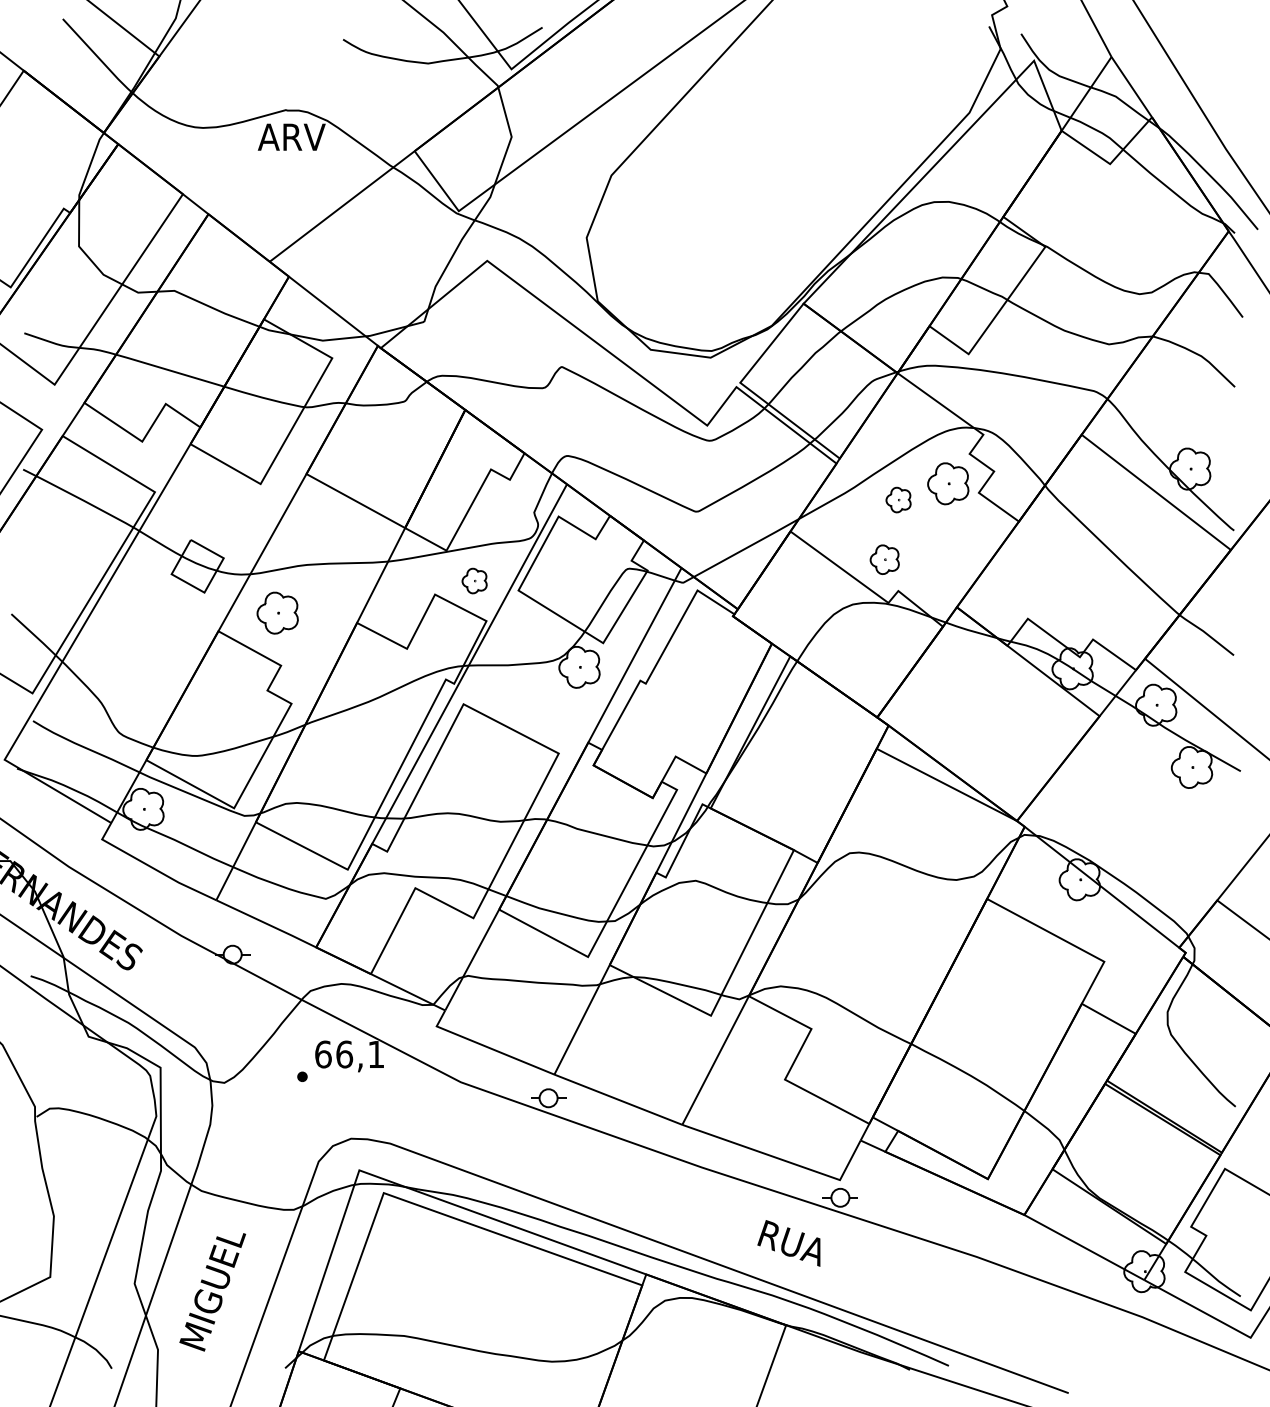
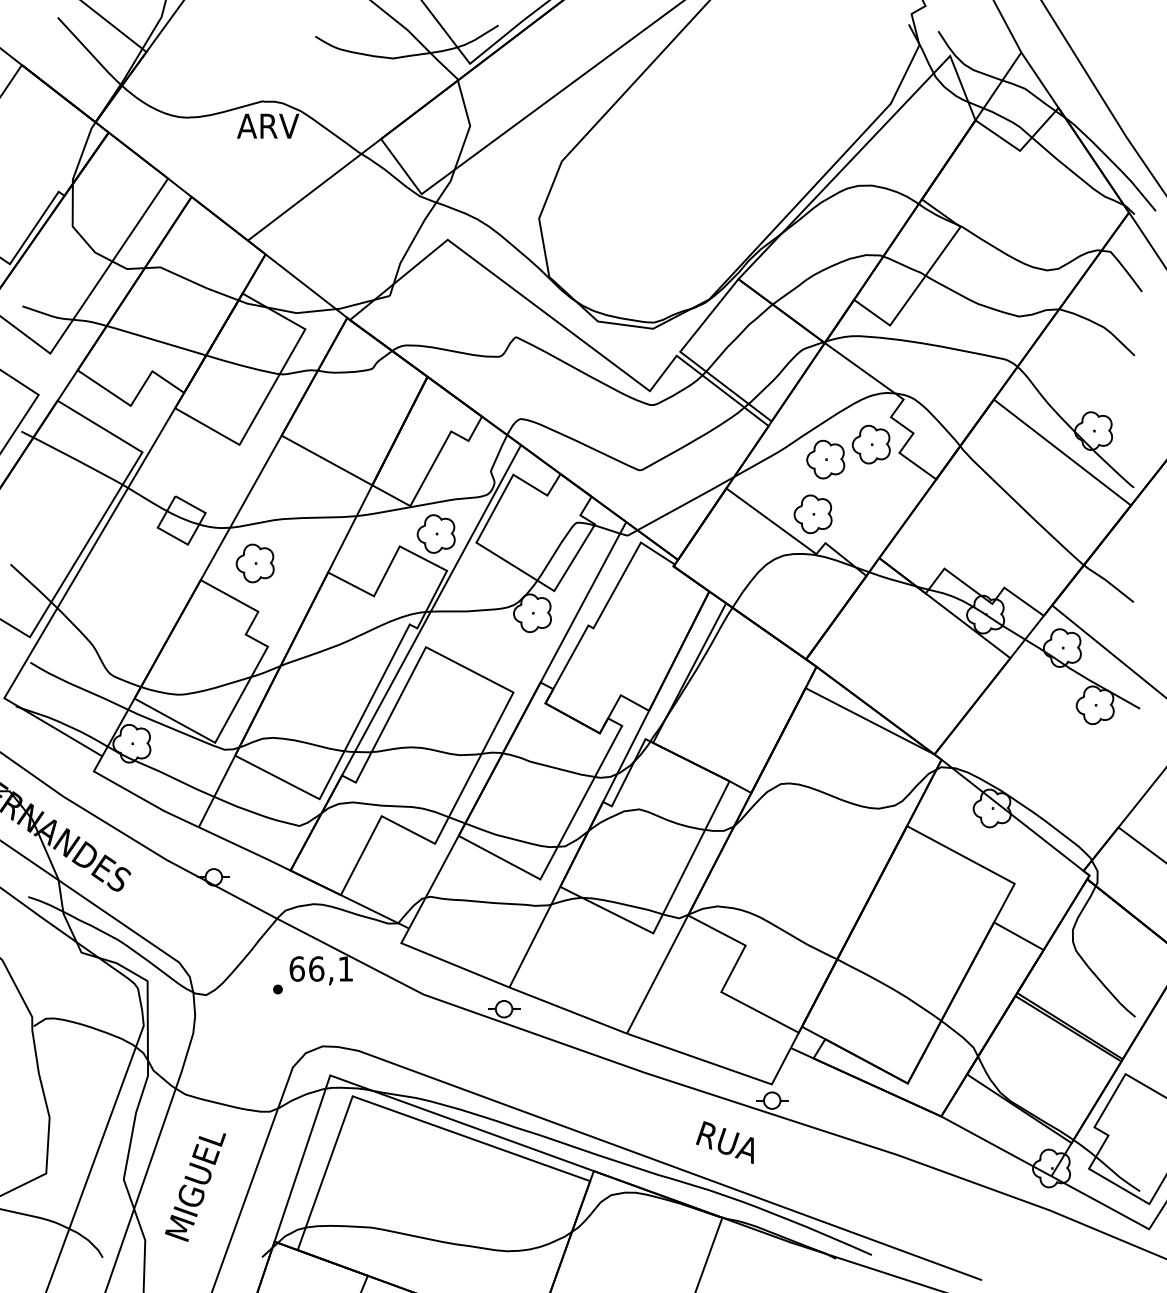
part: (898, 499) -> (825, 459), size x1.67
part: (884, 559) -> (812, 514), size x1.43
part: (474, 580) -> (436, 533), size x1.67

